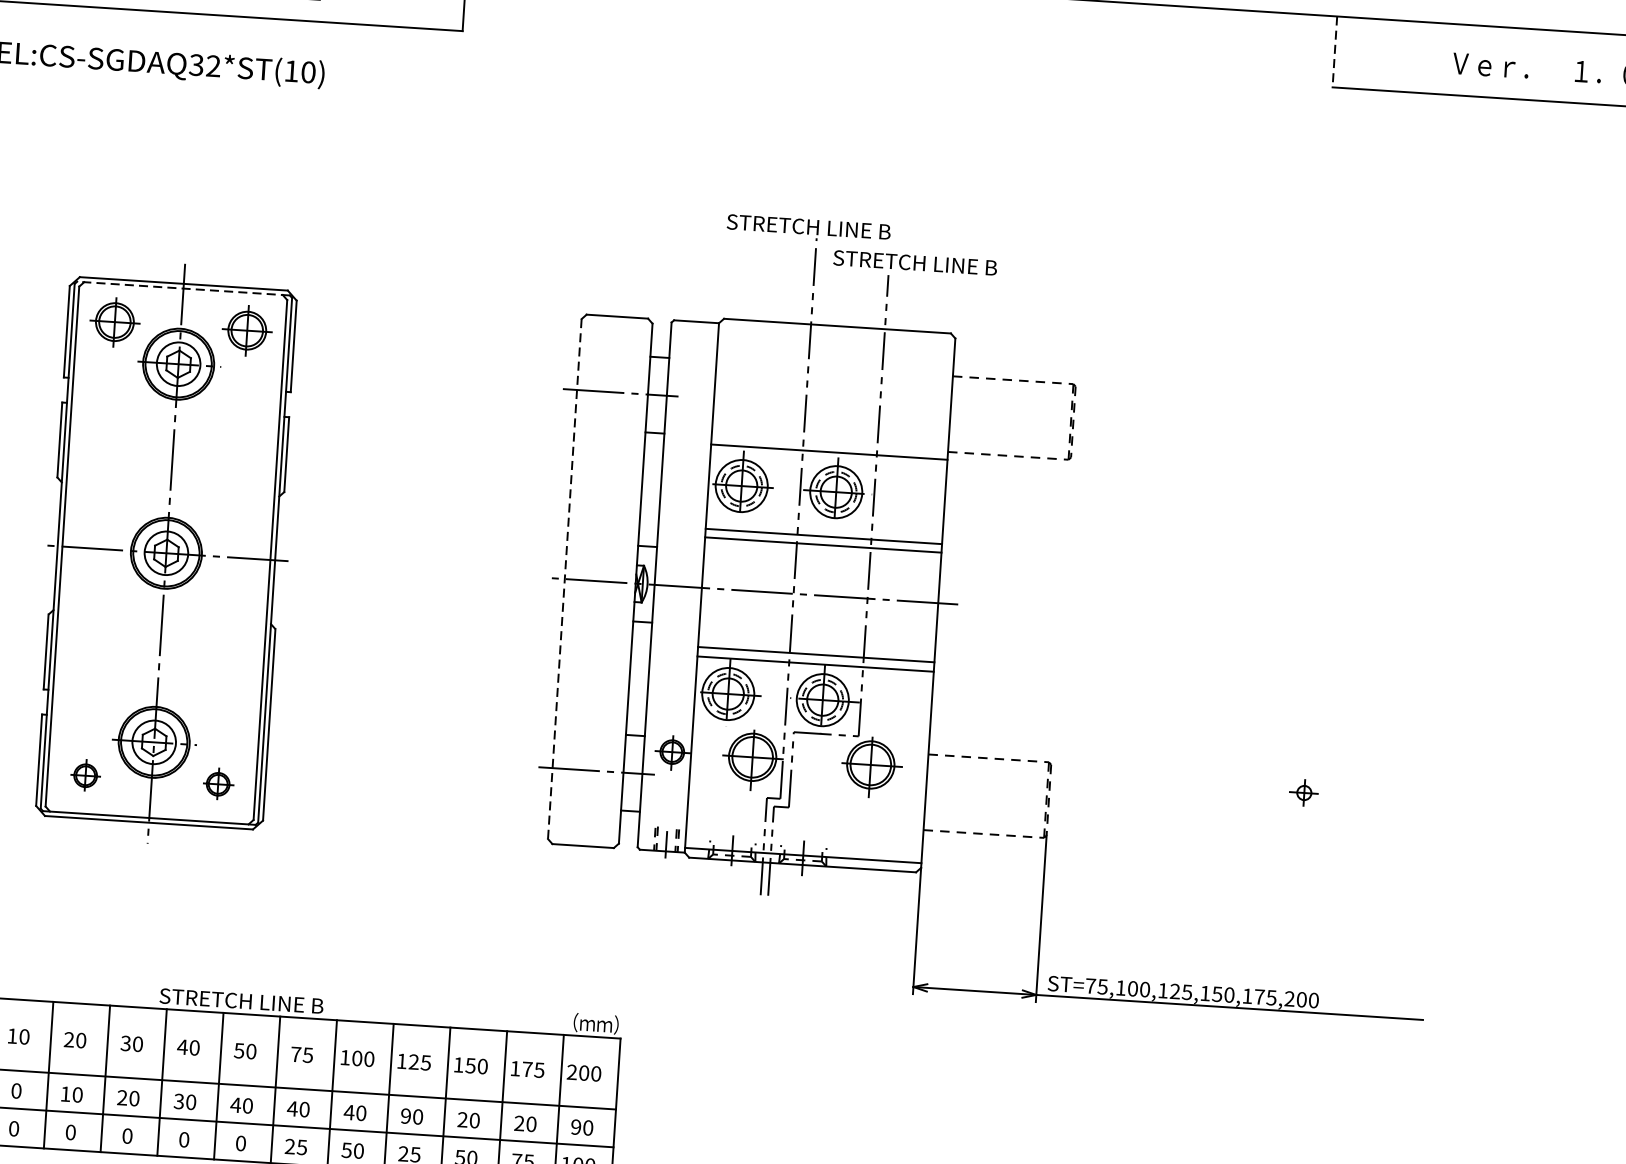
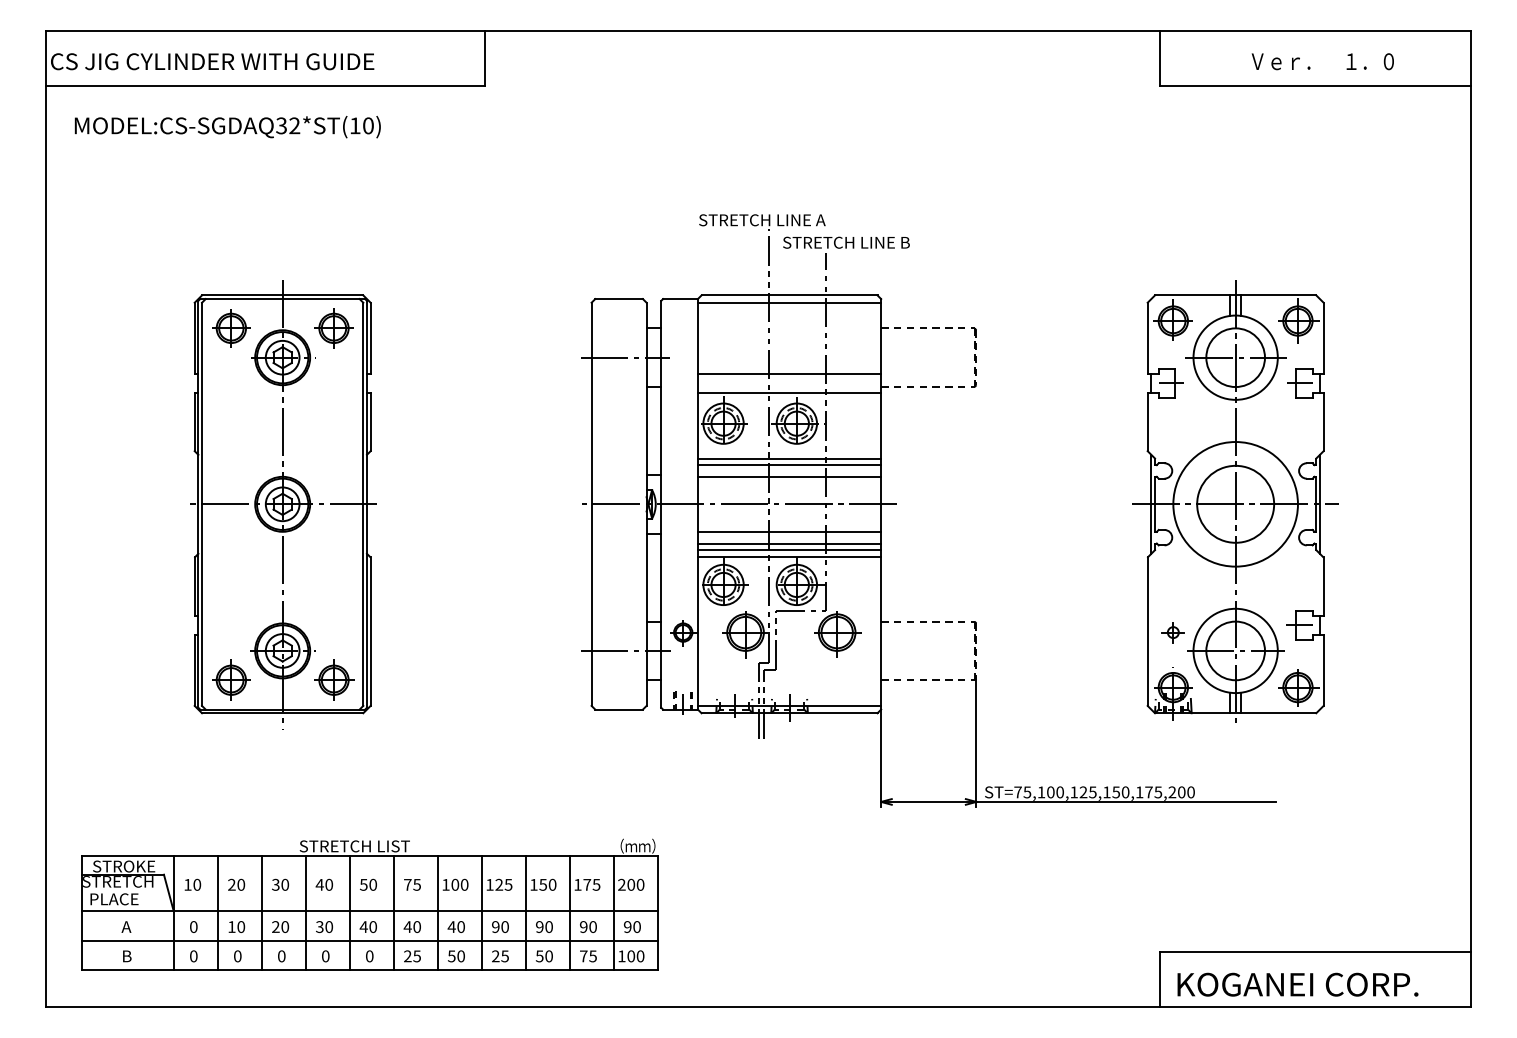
line: (1334, 52) -> (1159, 59), dashed -> solid
text: (883, 232) -> (820, 220), STRETCH LINE B -> STRETCH LINE A
line: (183, 289) -> (282, 299), dashed -> solid
line: (836, 335) -> (789, 302), added
line: (830, 426) -> (789, 373), added
line: (822, 559) -> (789, 476), added
line: (564, 579) -> (591, 504), dashed -> solid
part: (1395, 629) -> (1235, 501), added
line: (817, 630) -> (789, 531), added
line: (816, 646) -> (789, 543), added
part: (85, 774) -> (231, 679), size x1.67
part: (218, 783) -> (334, 679), size x1.67
text: (300, 1005) -> (408, 846), STRETCH LINE B -> STRETCH LIST
text: (462, 1120) -> (539, 927), 20 -> 90
text: (519, 1124) -> (583, 927), 20 -> 90

